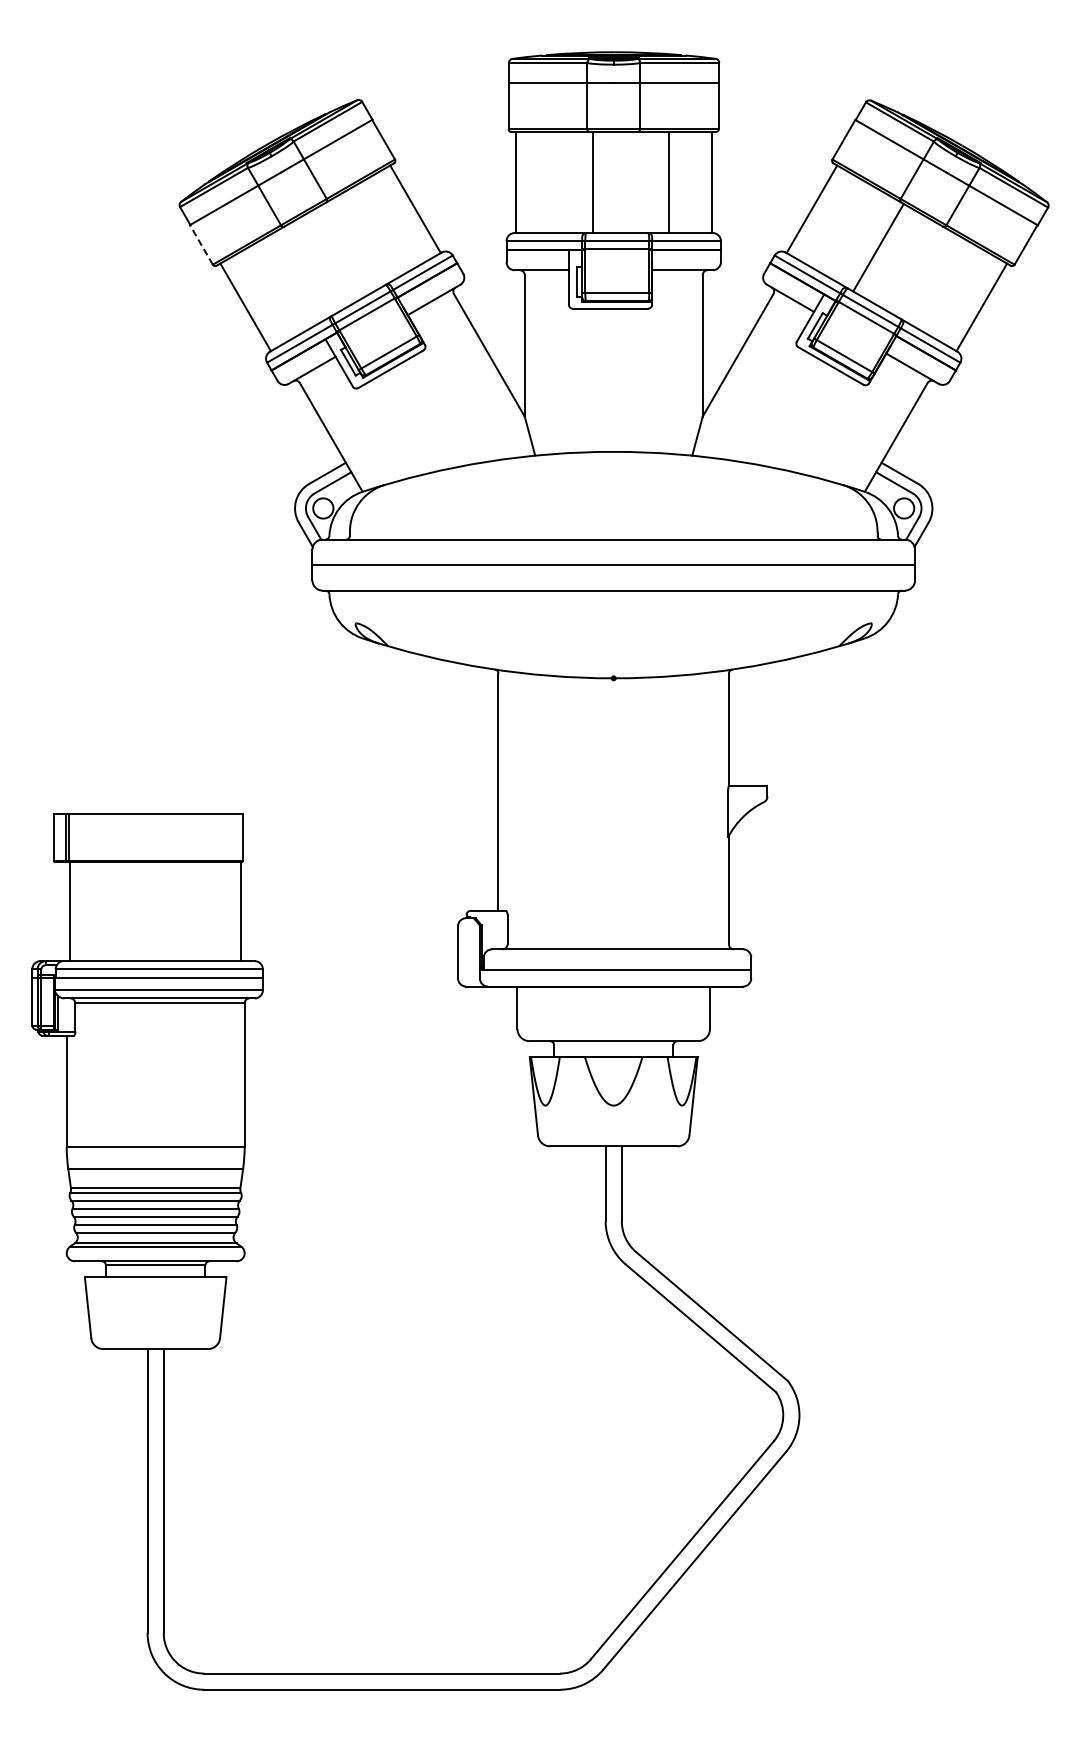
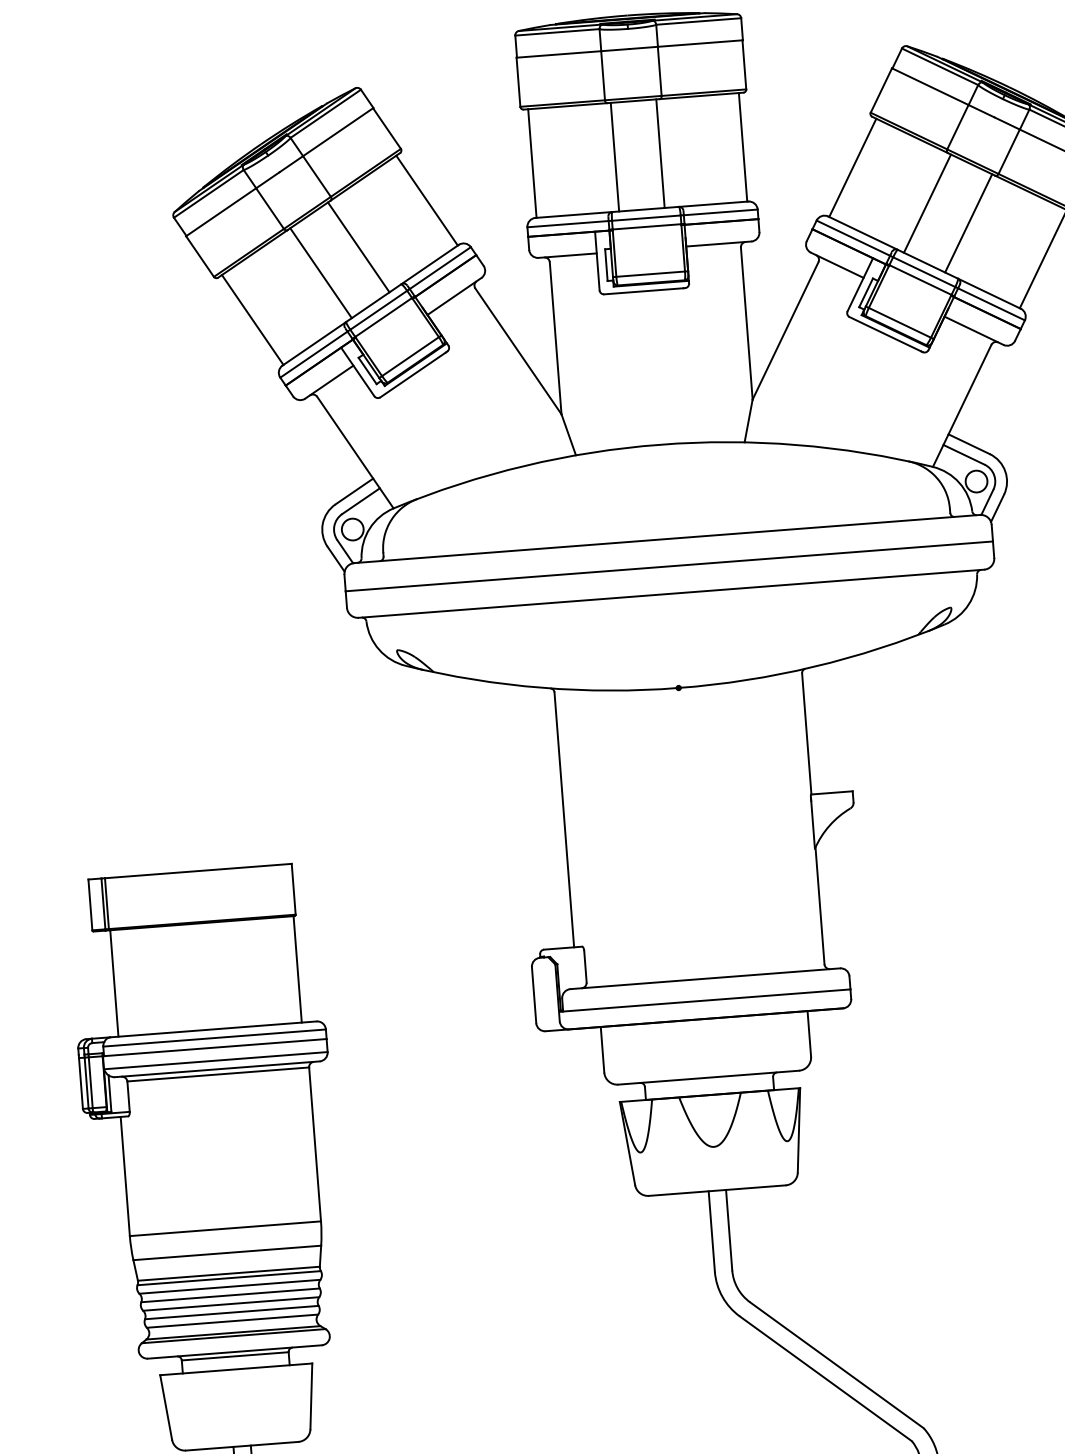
line: (668, 182) -> (660, 153), moved
line: (201, 244) -> (200, 256), dashed -> solid
line: (348, 247) -> (358, 247), added
line: (311, 268) -> (320, 272), added
line: (914, 268) -> (967, 222), added

